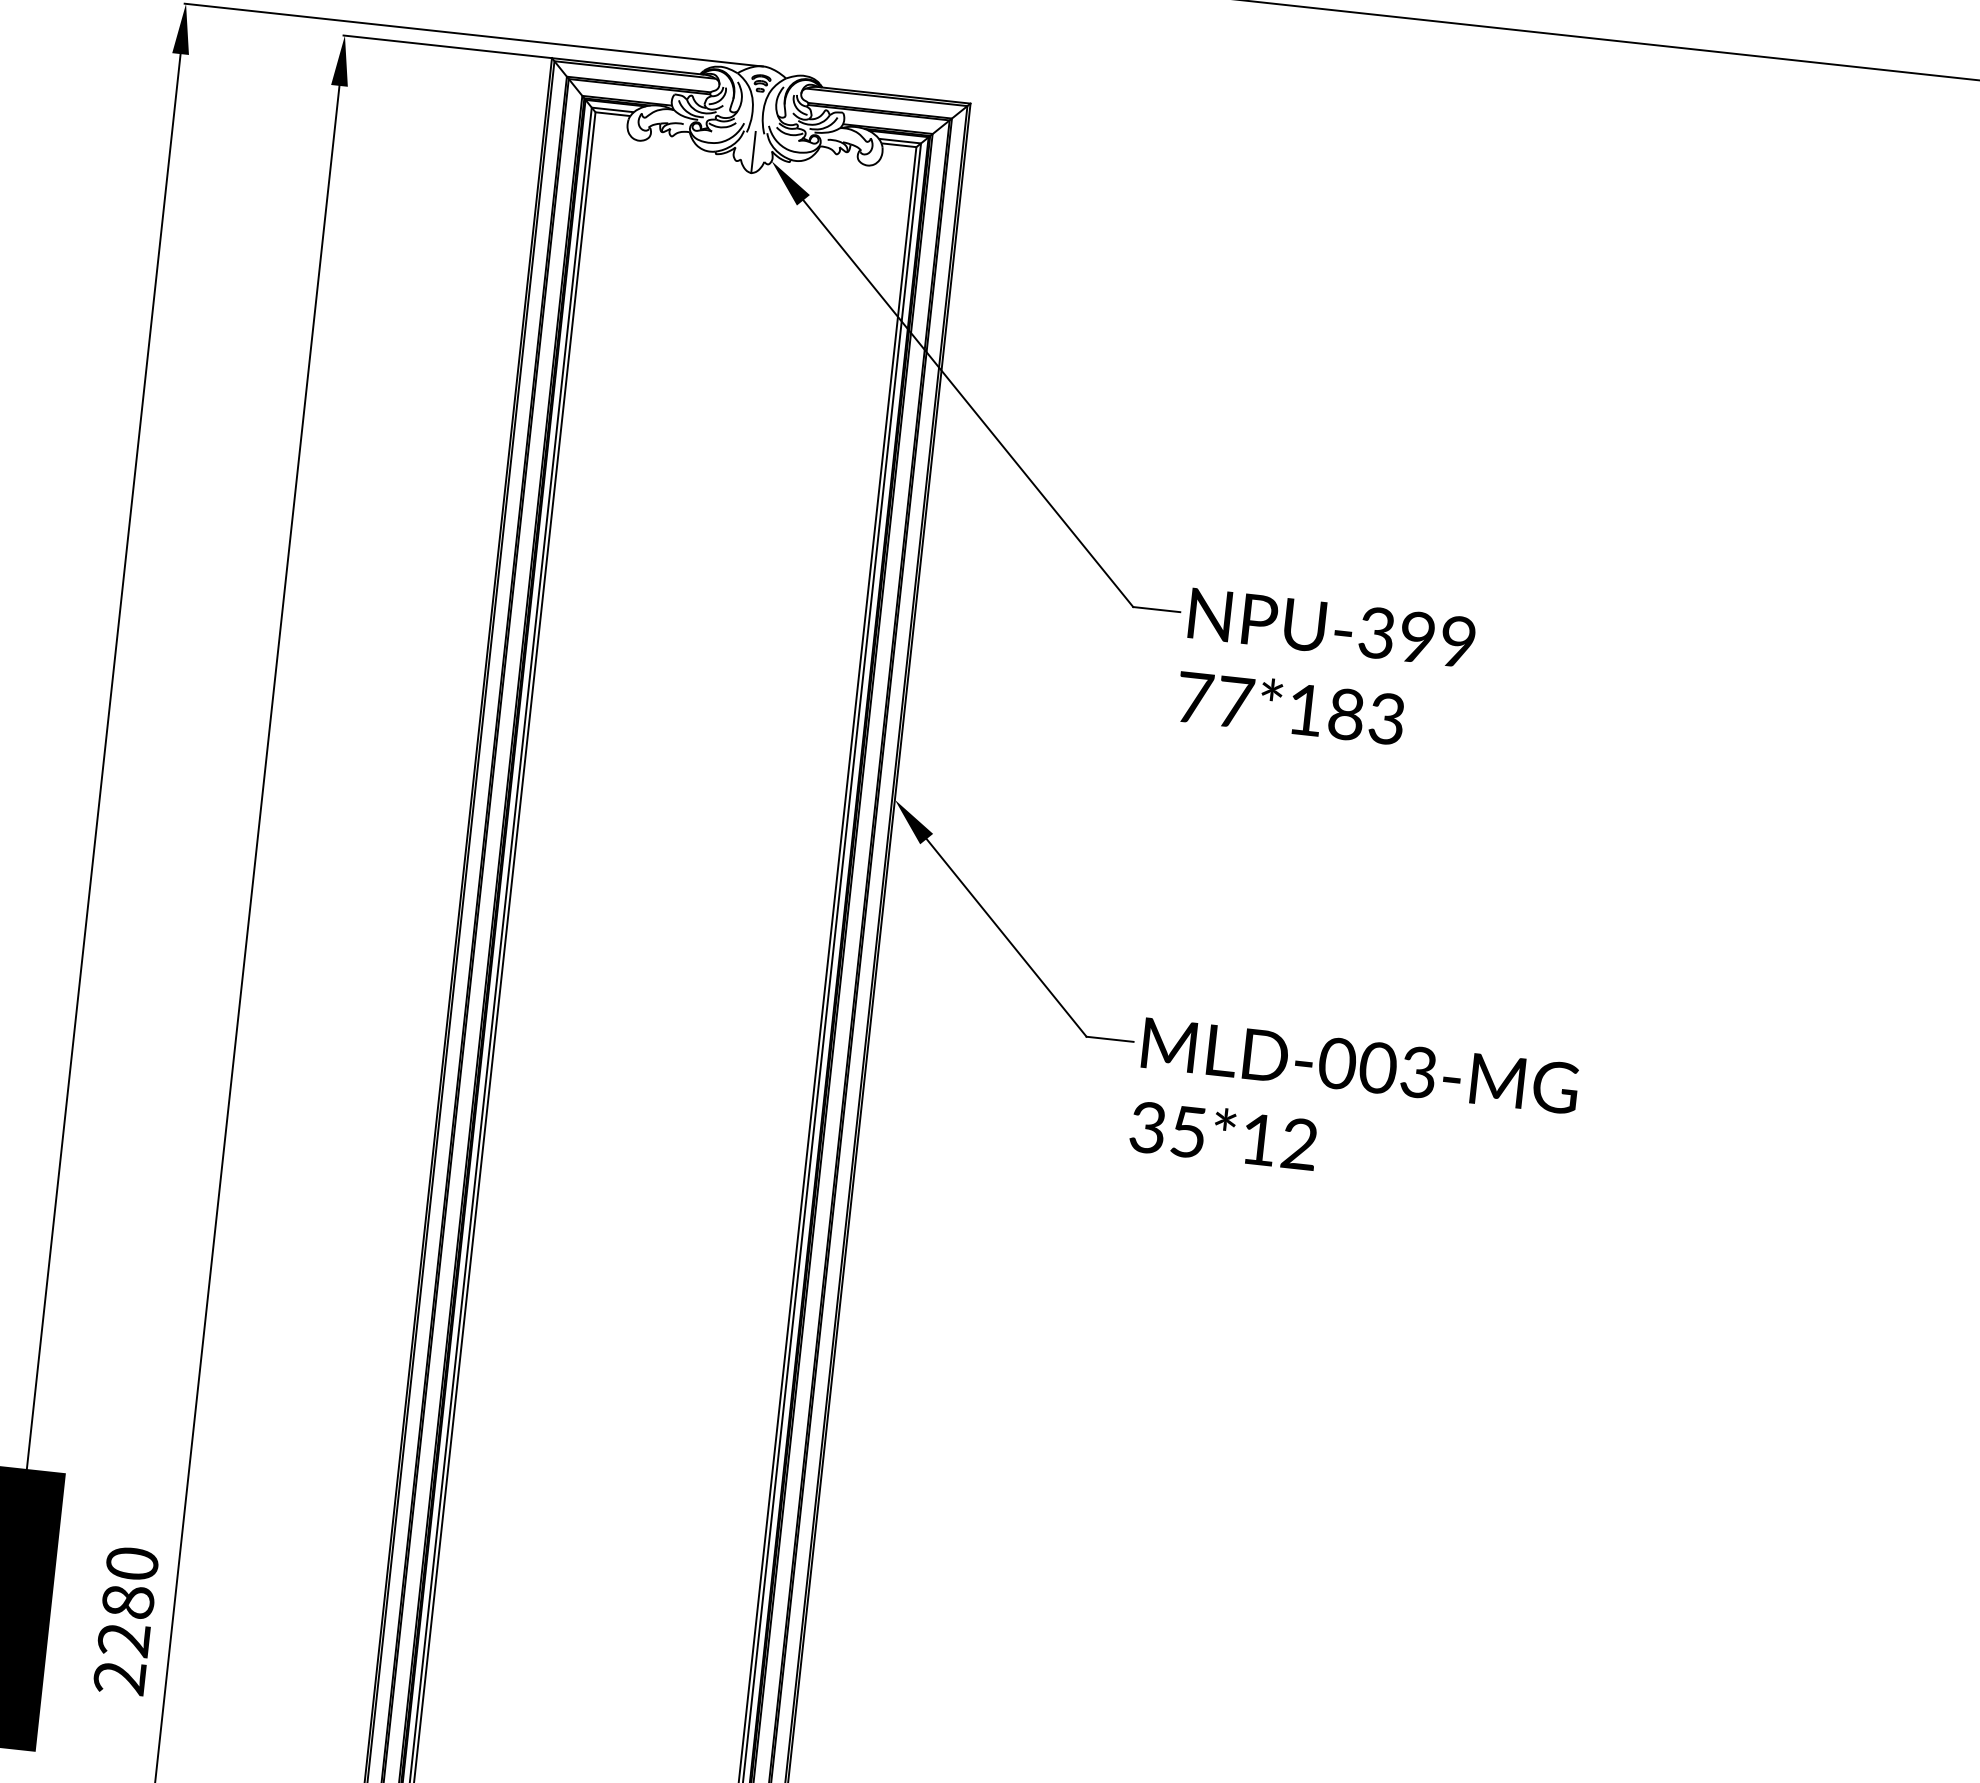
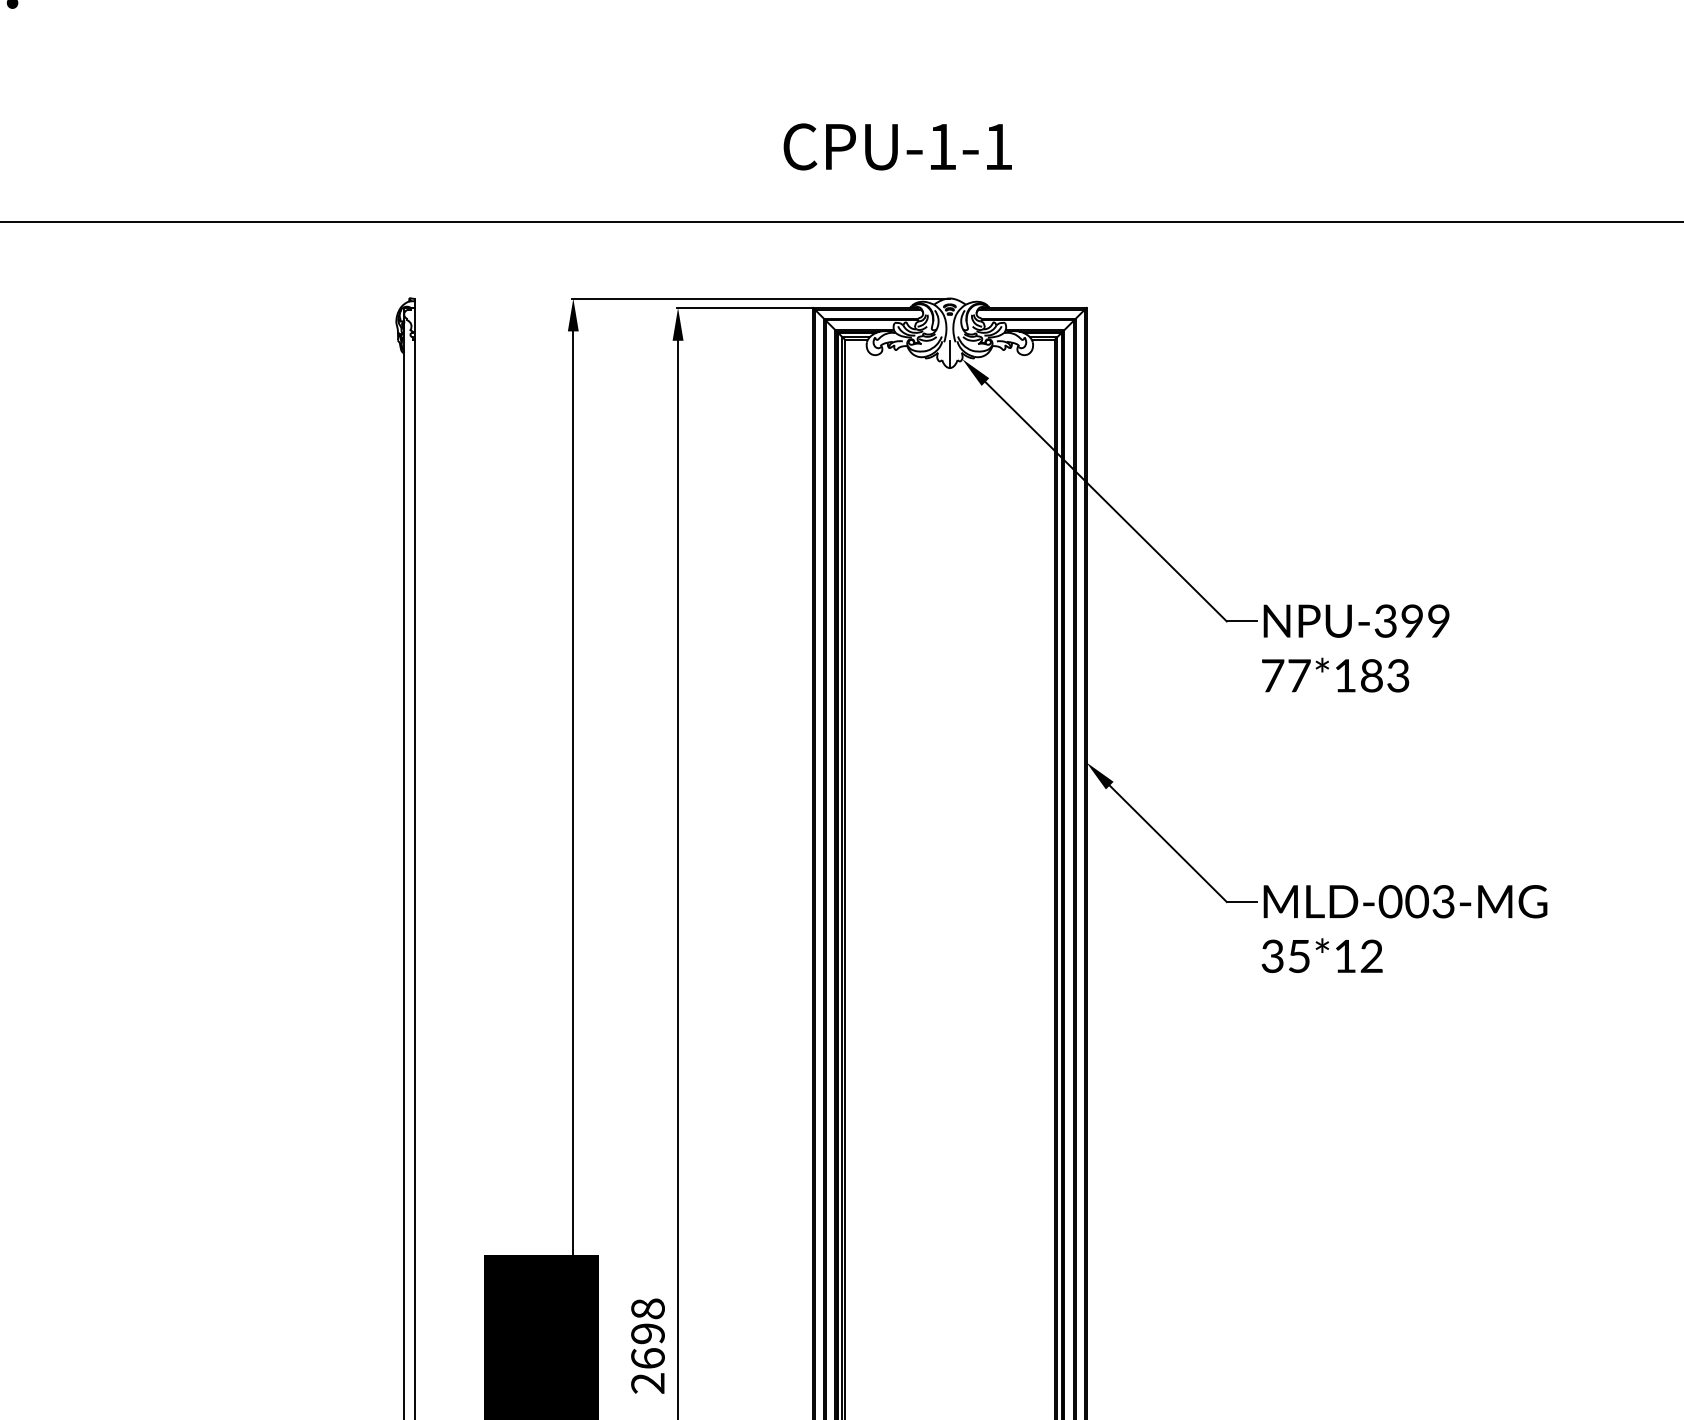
text: (127, 1601) -> (647, 1333), 2280 -> 2698

